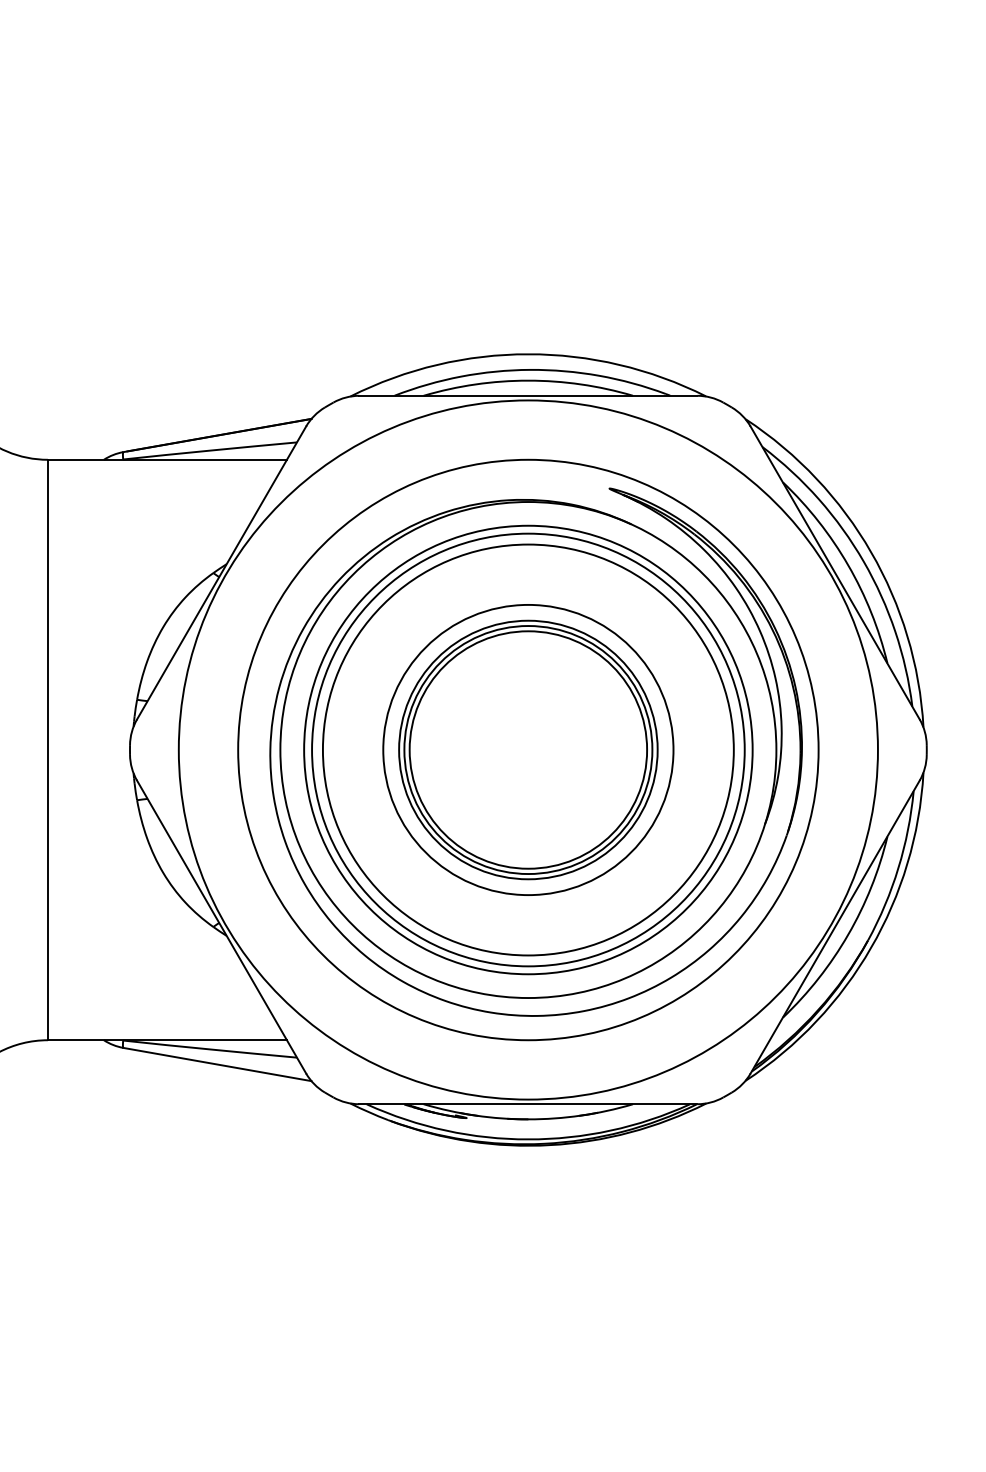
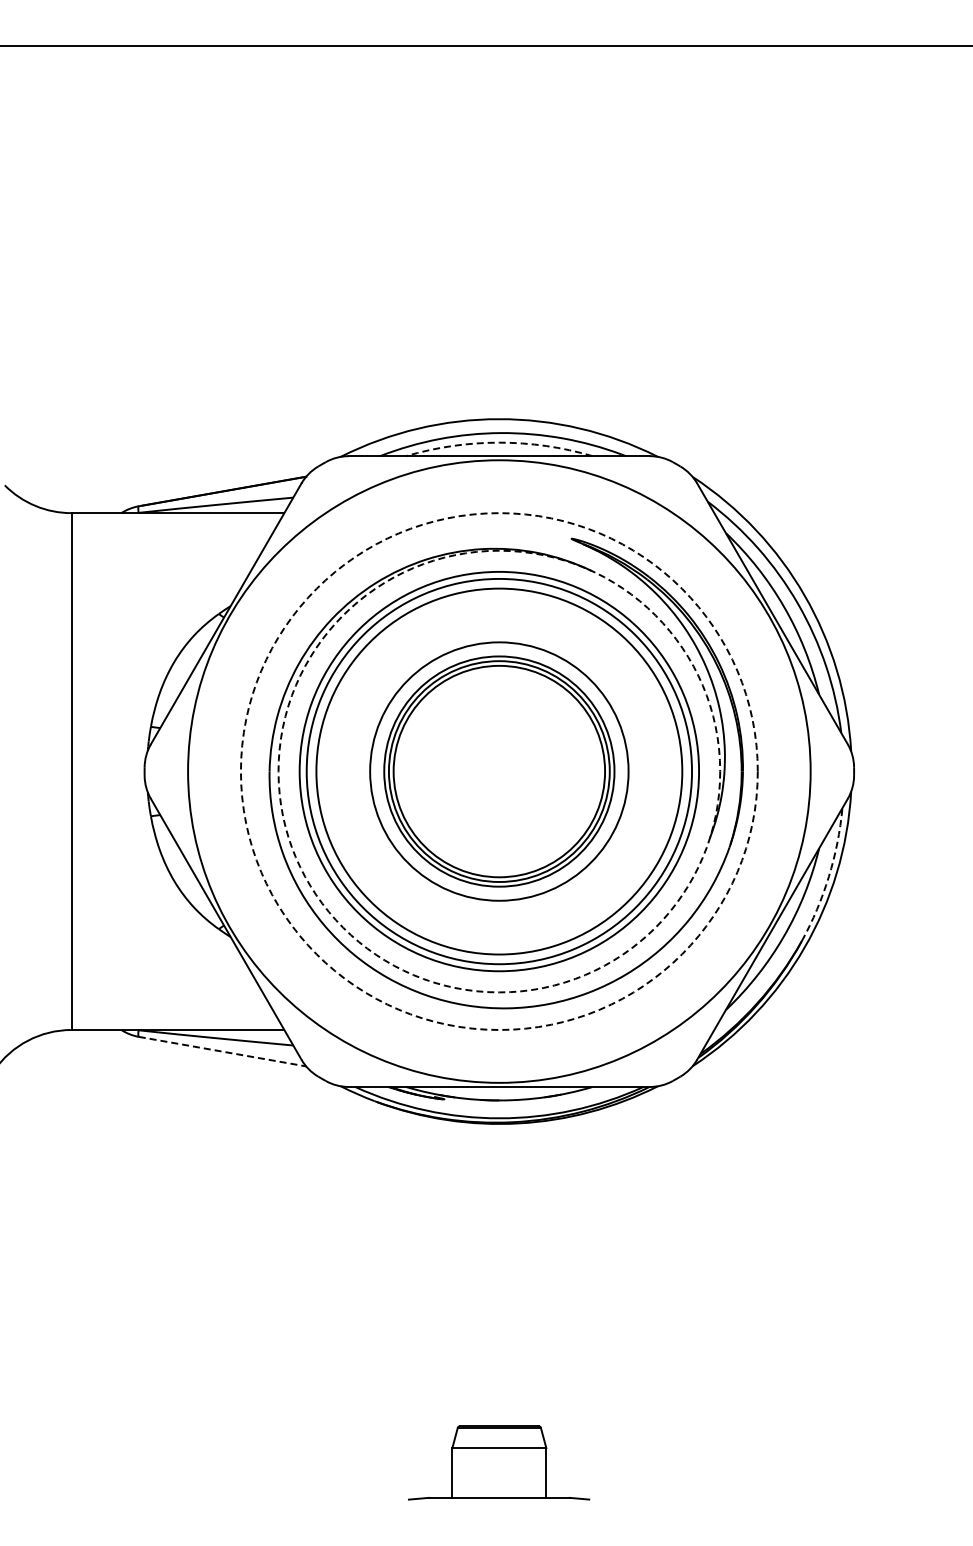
arc: (528, 380) -> (499, 442), solid -> dashed
circle: (527, 749) -> (498, 771), solid -> dashed
circle: (528, 749) -> (499, 771), solid -> dashed
arc: (898, 867) -> (828, 876), solid -> dashed
line: (218, 1064) -> (223, 1051), solid -> dashed

